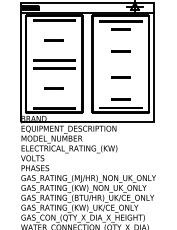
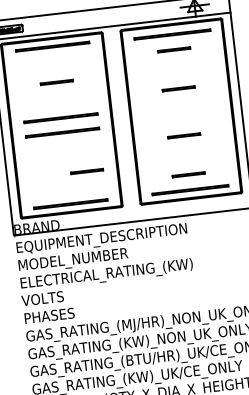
line: (53, 88) -> (85, 172), moved

